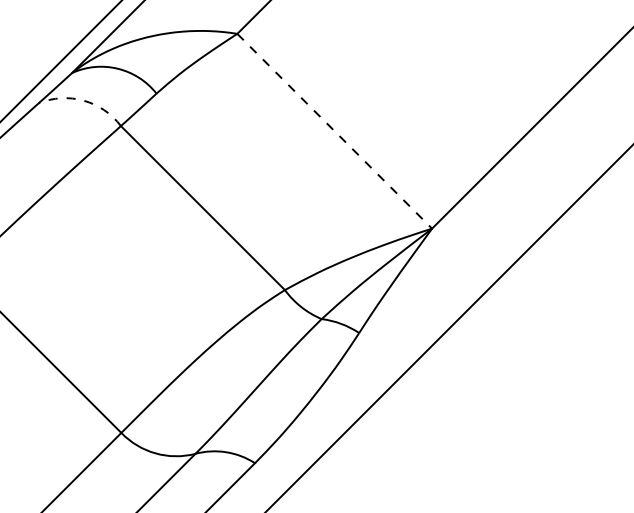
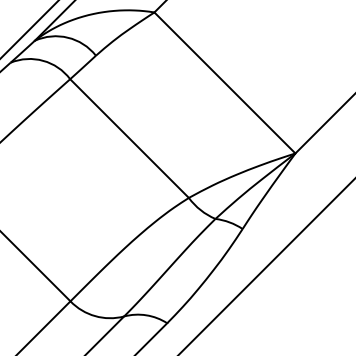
arc: (83, 100) -> (43, 60), dashed -> solid
line: (334, 131) -> (224, 83), dashed -> solid

